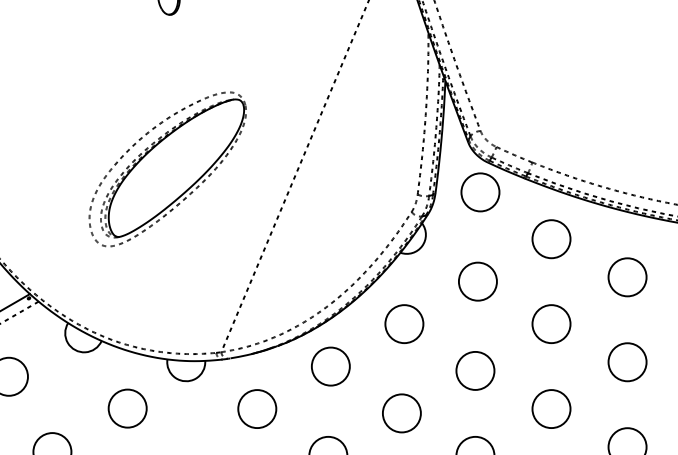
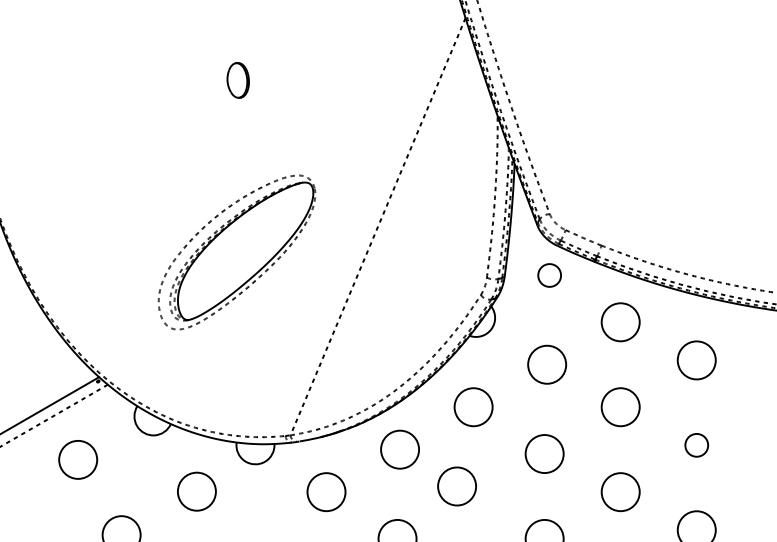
circle: (480, 192) -> (549, 275), size x0.6
circle: (627, 362) -> (696, 445), size x0.6
circle: (401, 413) -> (456, 486), moved

